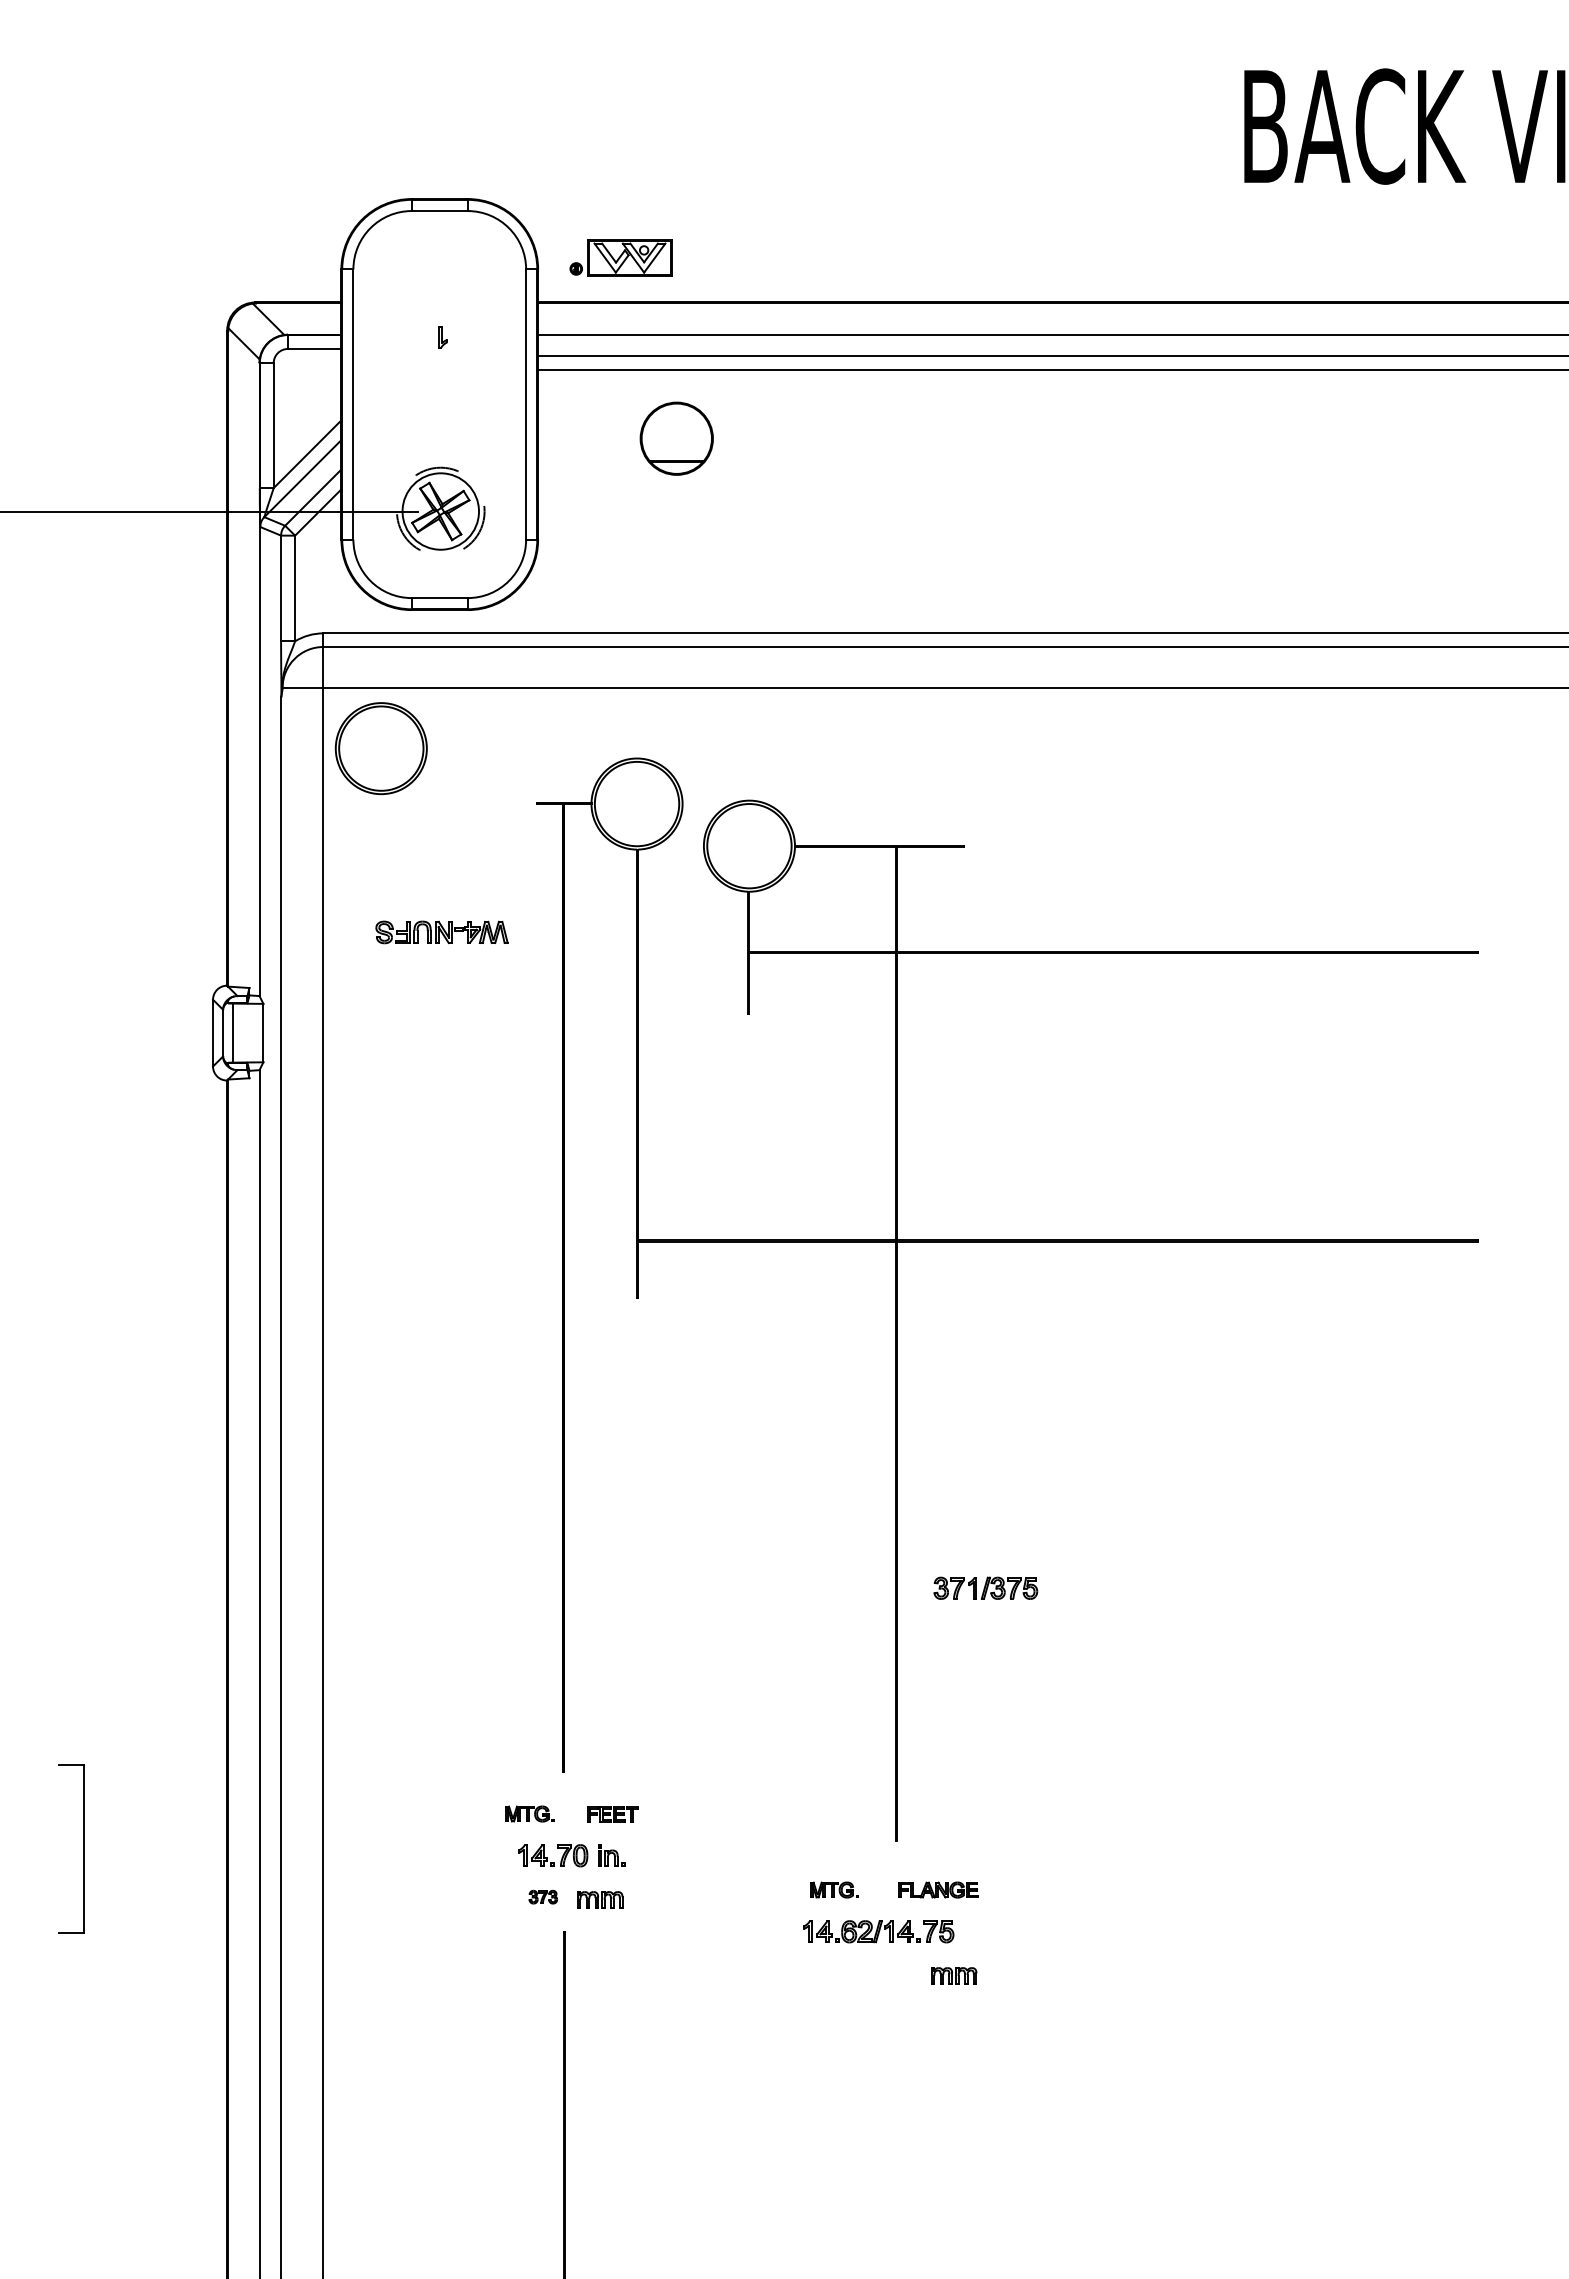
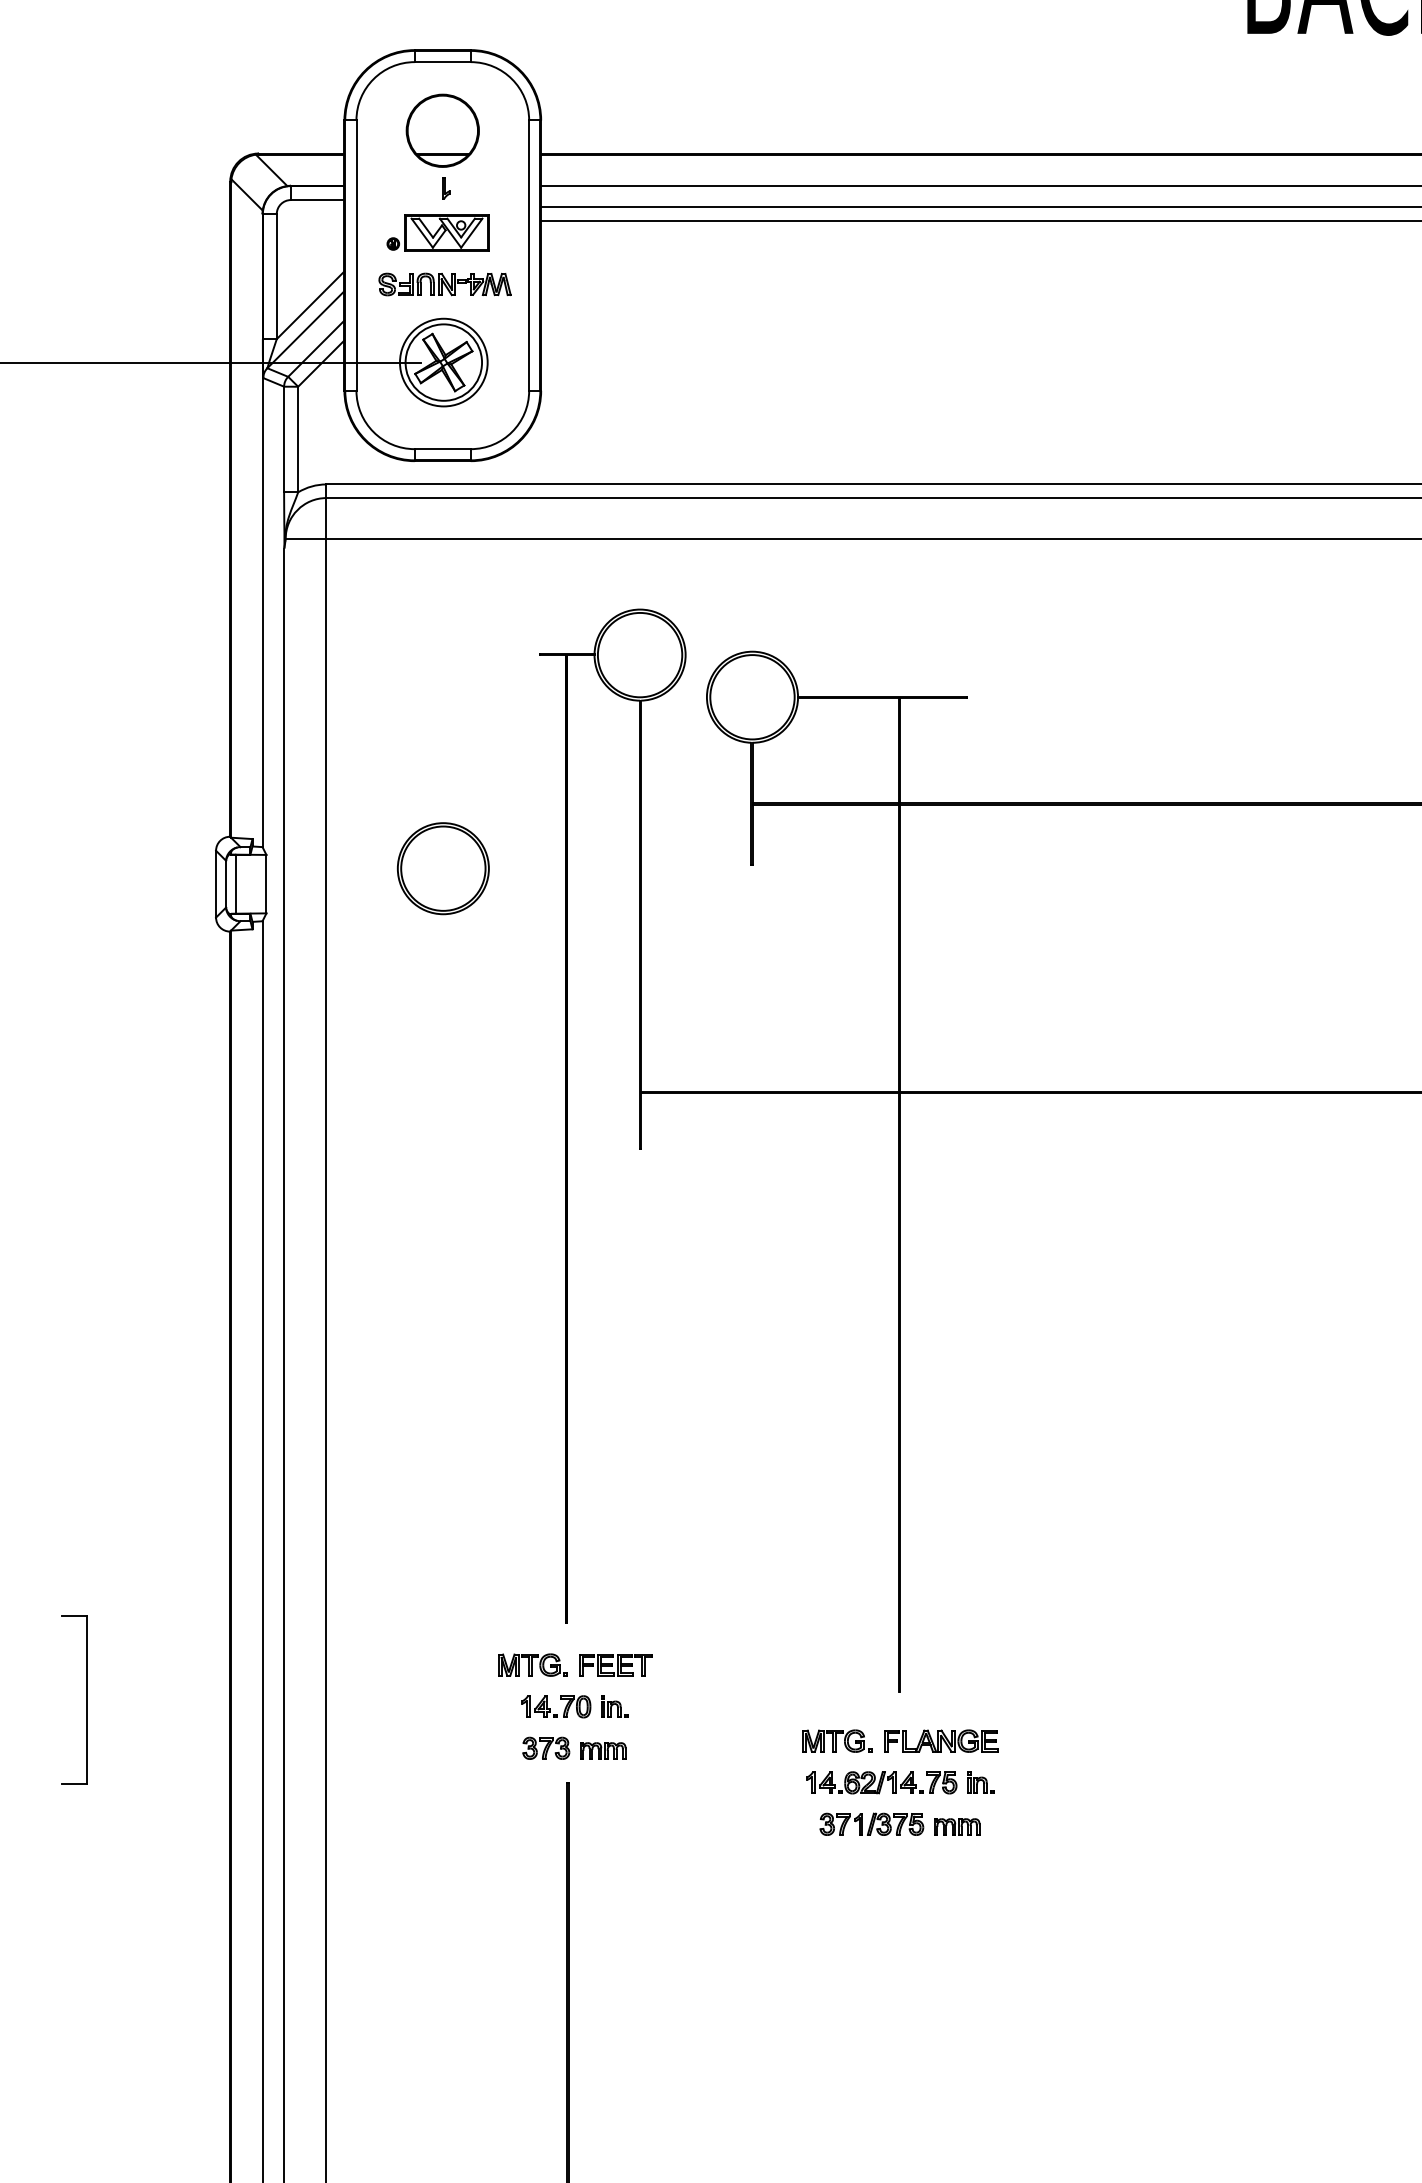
part: (620, 257) -> (437, 232), moved
part: (676, 438) -> (442, 130), moved
circle: (440, 511) -> (443, 362), dashed -> solid
part: (380, 748) -> (442, 868), moved
part: (441, 932) -> (444, 284), moved
part: (985, 1587) -> (871, 1823), moved
part: (529, 1813) -> (532, 1664), size x1.43
part: (612, 1814) -> (615, 1665), size x1.43
part: (834, 1889) -> (837, 1740), size x1.43
part: (938, 1889) -> (941, 1740), size x1.43
part: (543, 1896) -> (546, 1747), size x1.67
part: (977, 1931) -> (980, 1782), added

